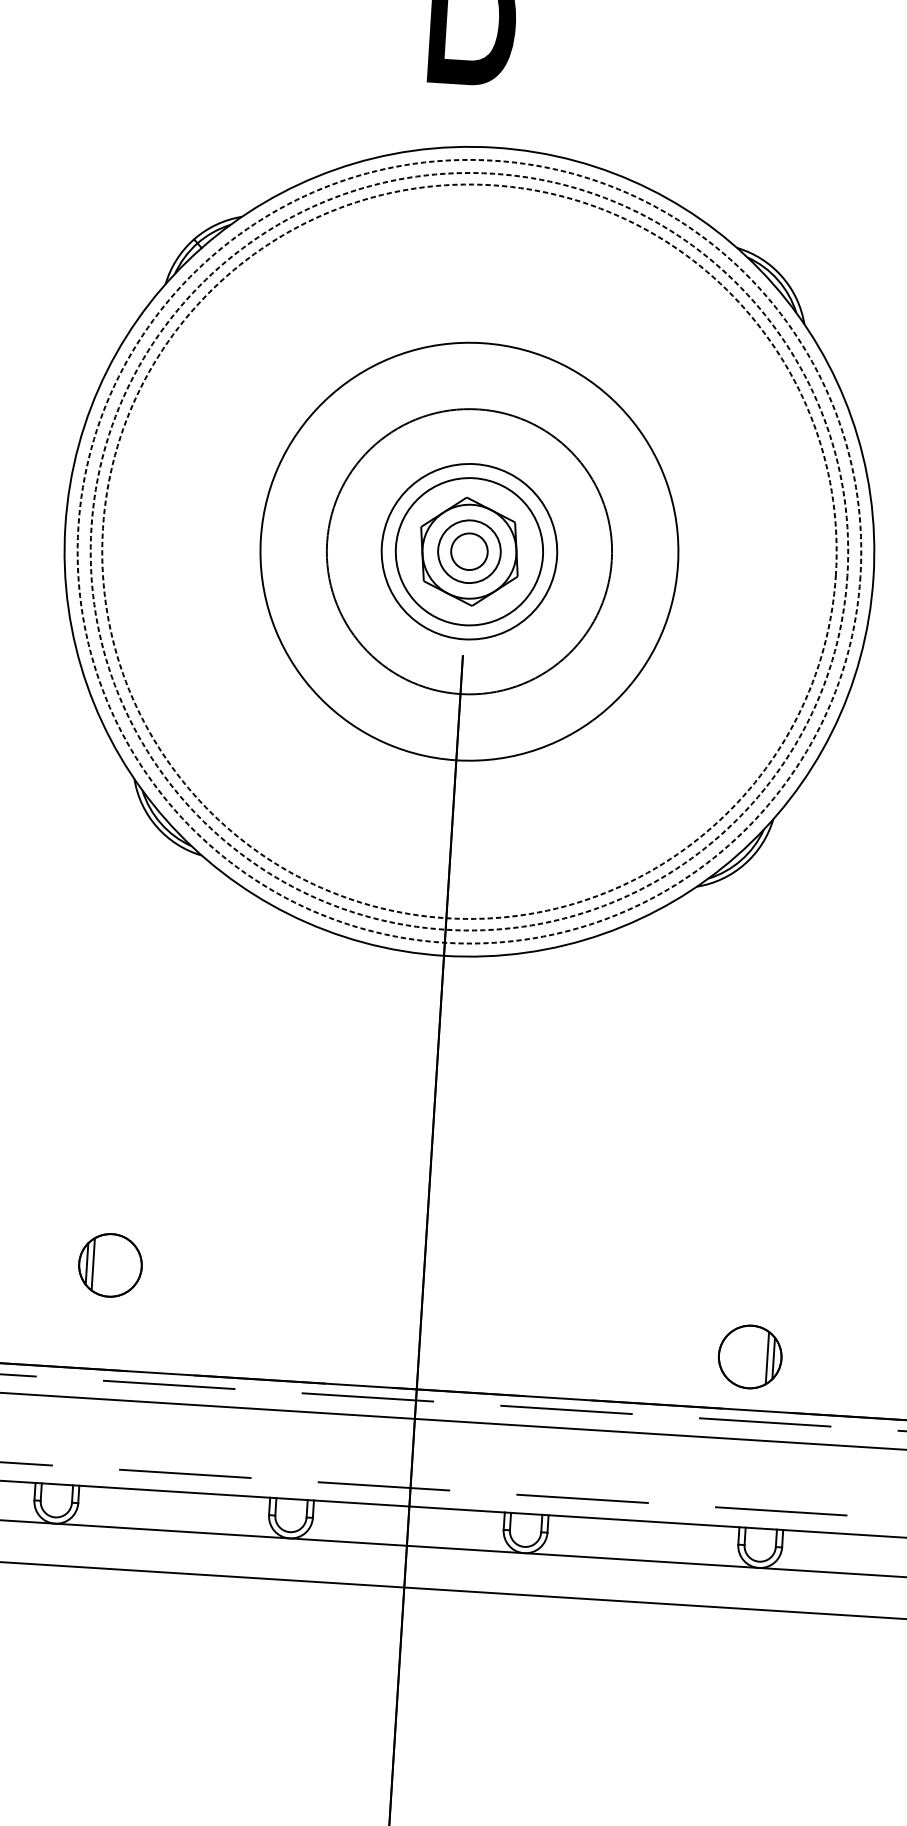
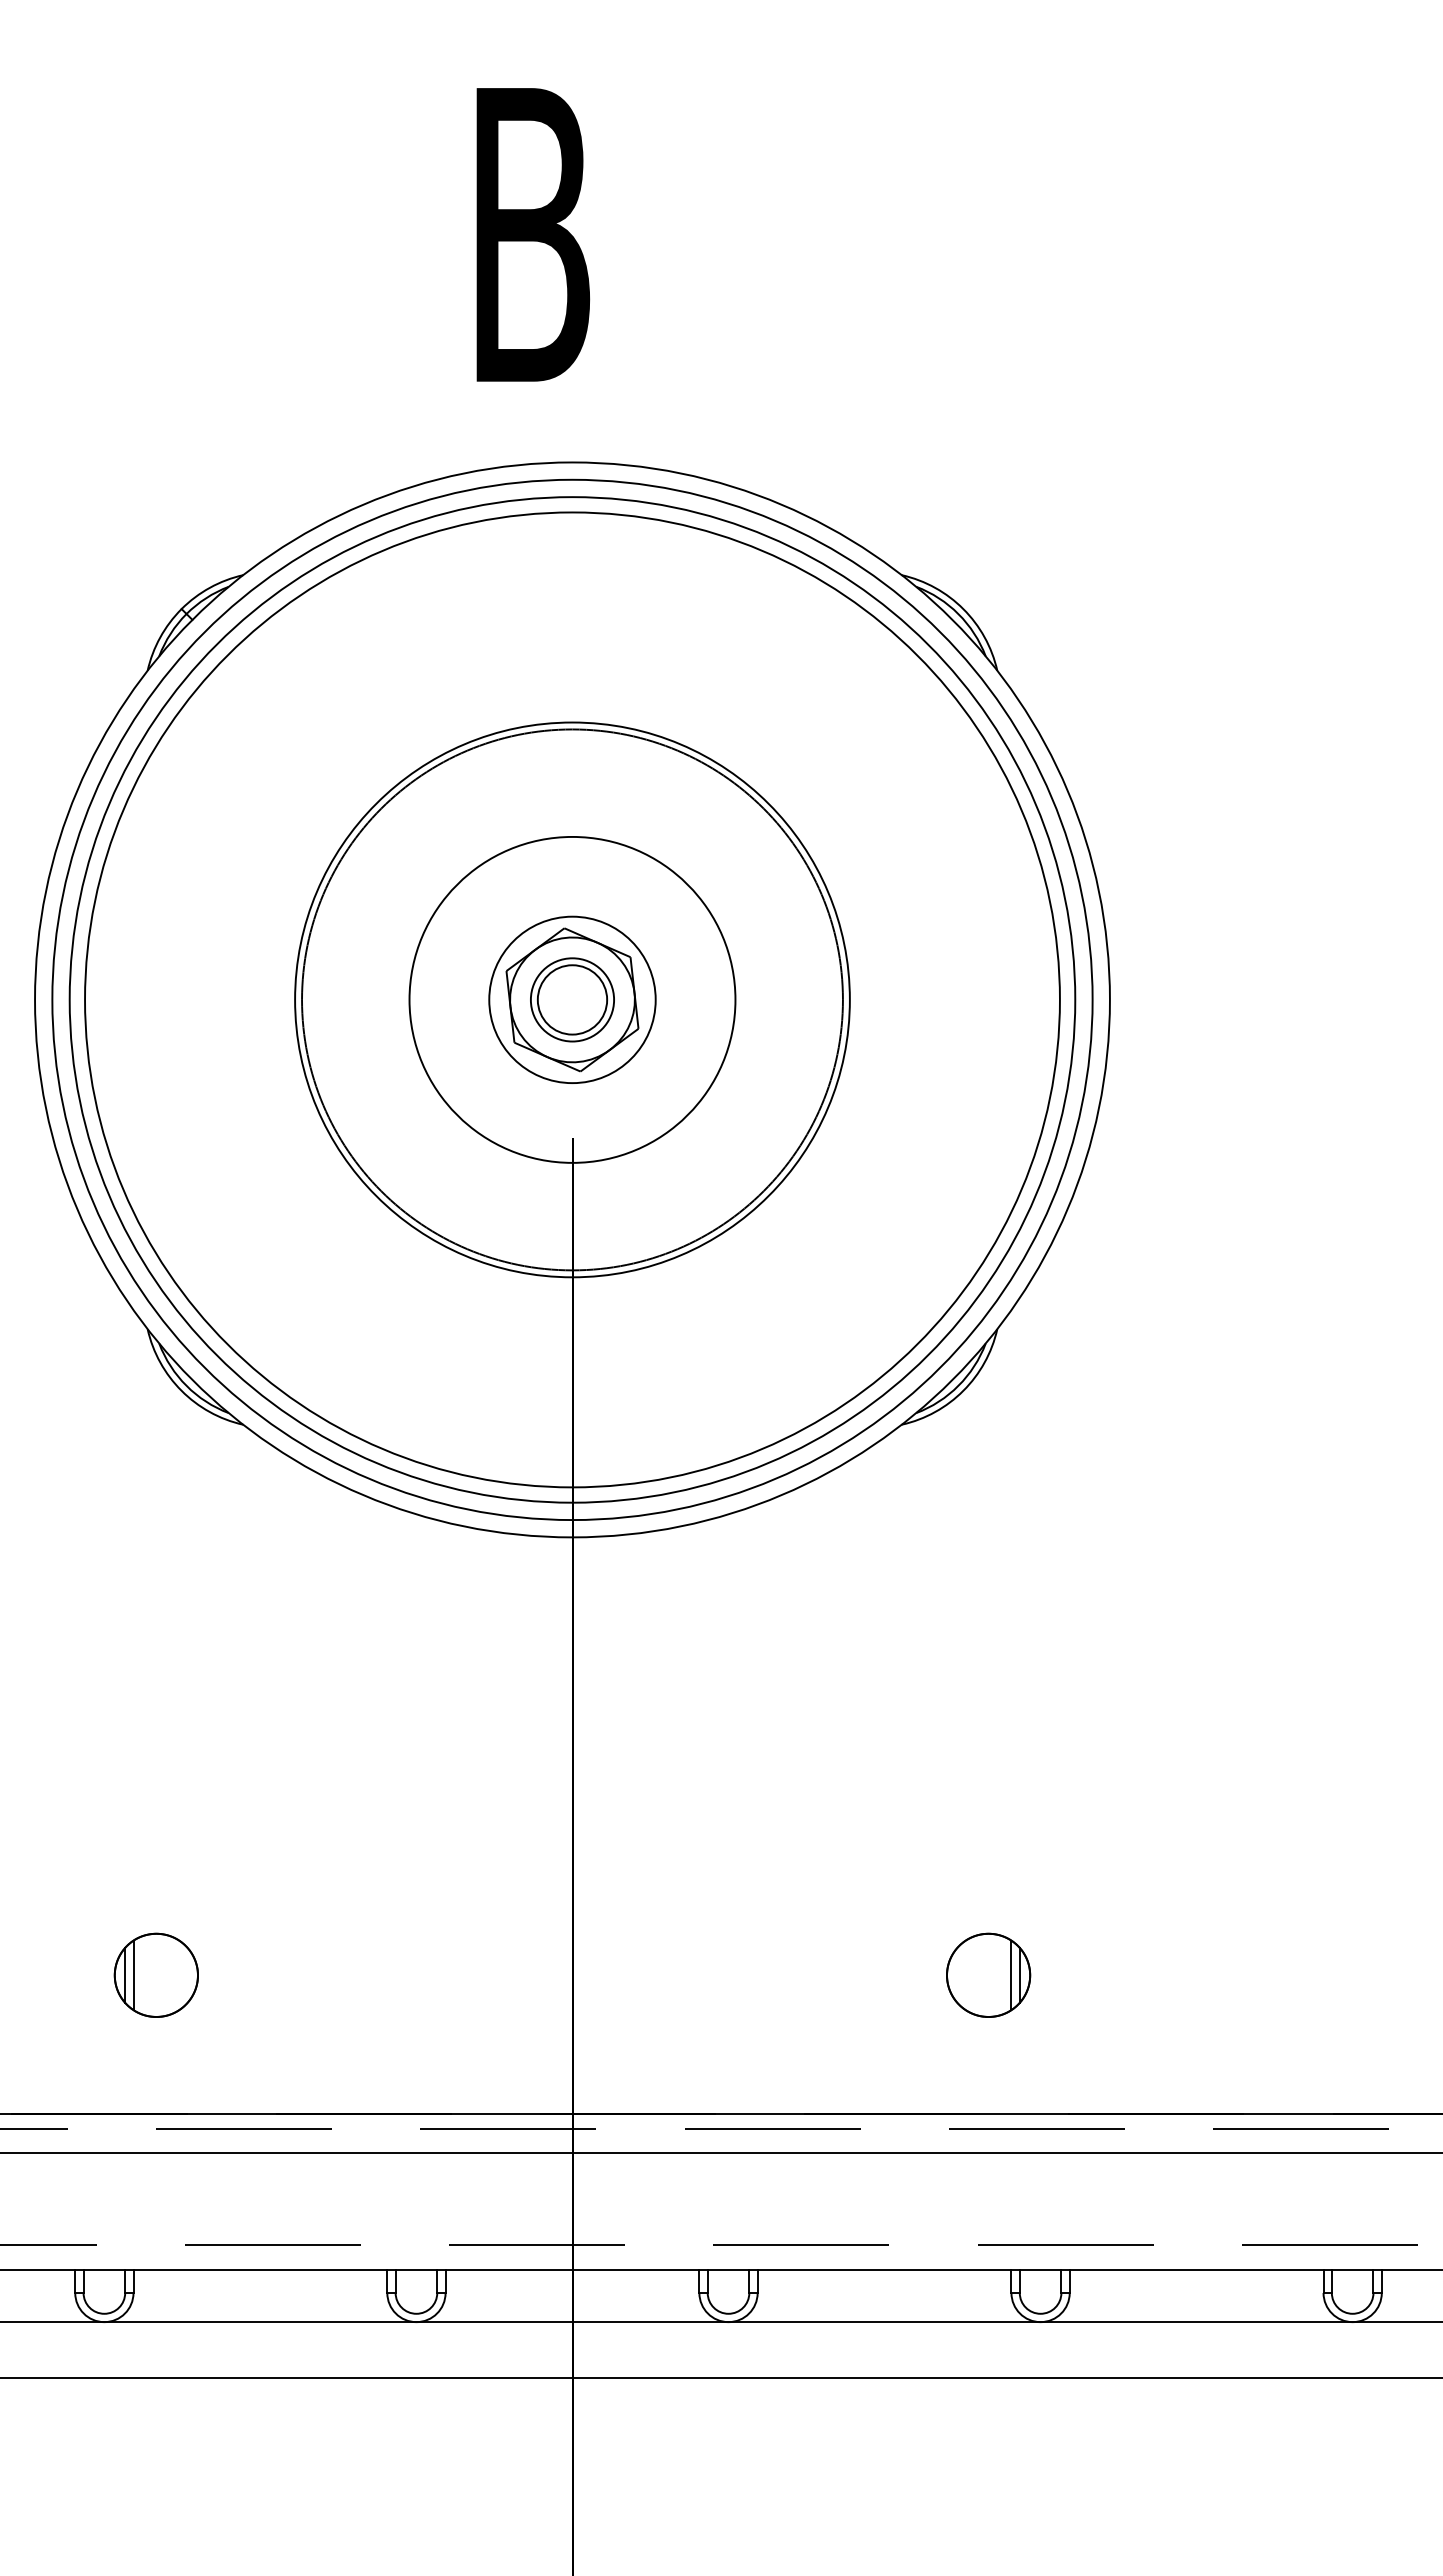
circle: (469, 551) -> (572, 999), dashed -> solid
circle: (469, 551) -> (572, 999), dashed -> solid
circle: (469, 551) -> (572, 999), dashed -> solid
circle: (469, 551) -> (572, 999), size x0.71
circle: (469, 551) -> (572, 999), size x1.43
circle: (469, 551) -> (572, 999), size x1.43
circle: (469, 551) -> (572, 999), size x1.67
part: (750, 1356) -> (988, 1974), moved

